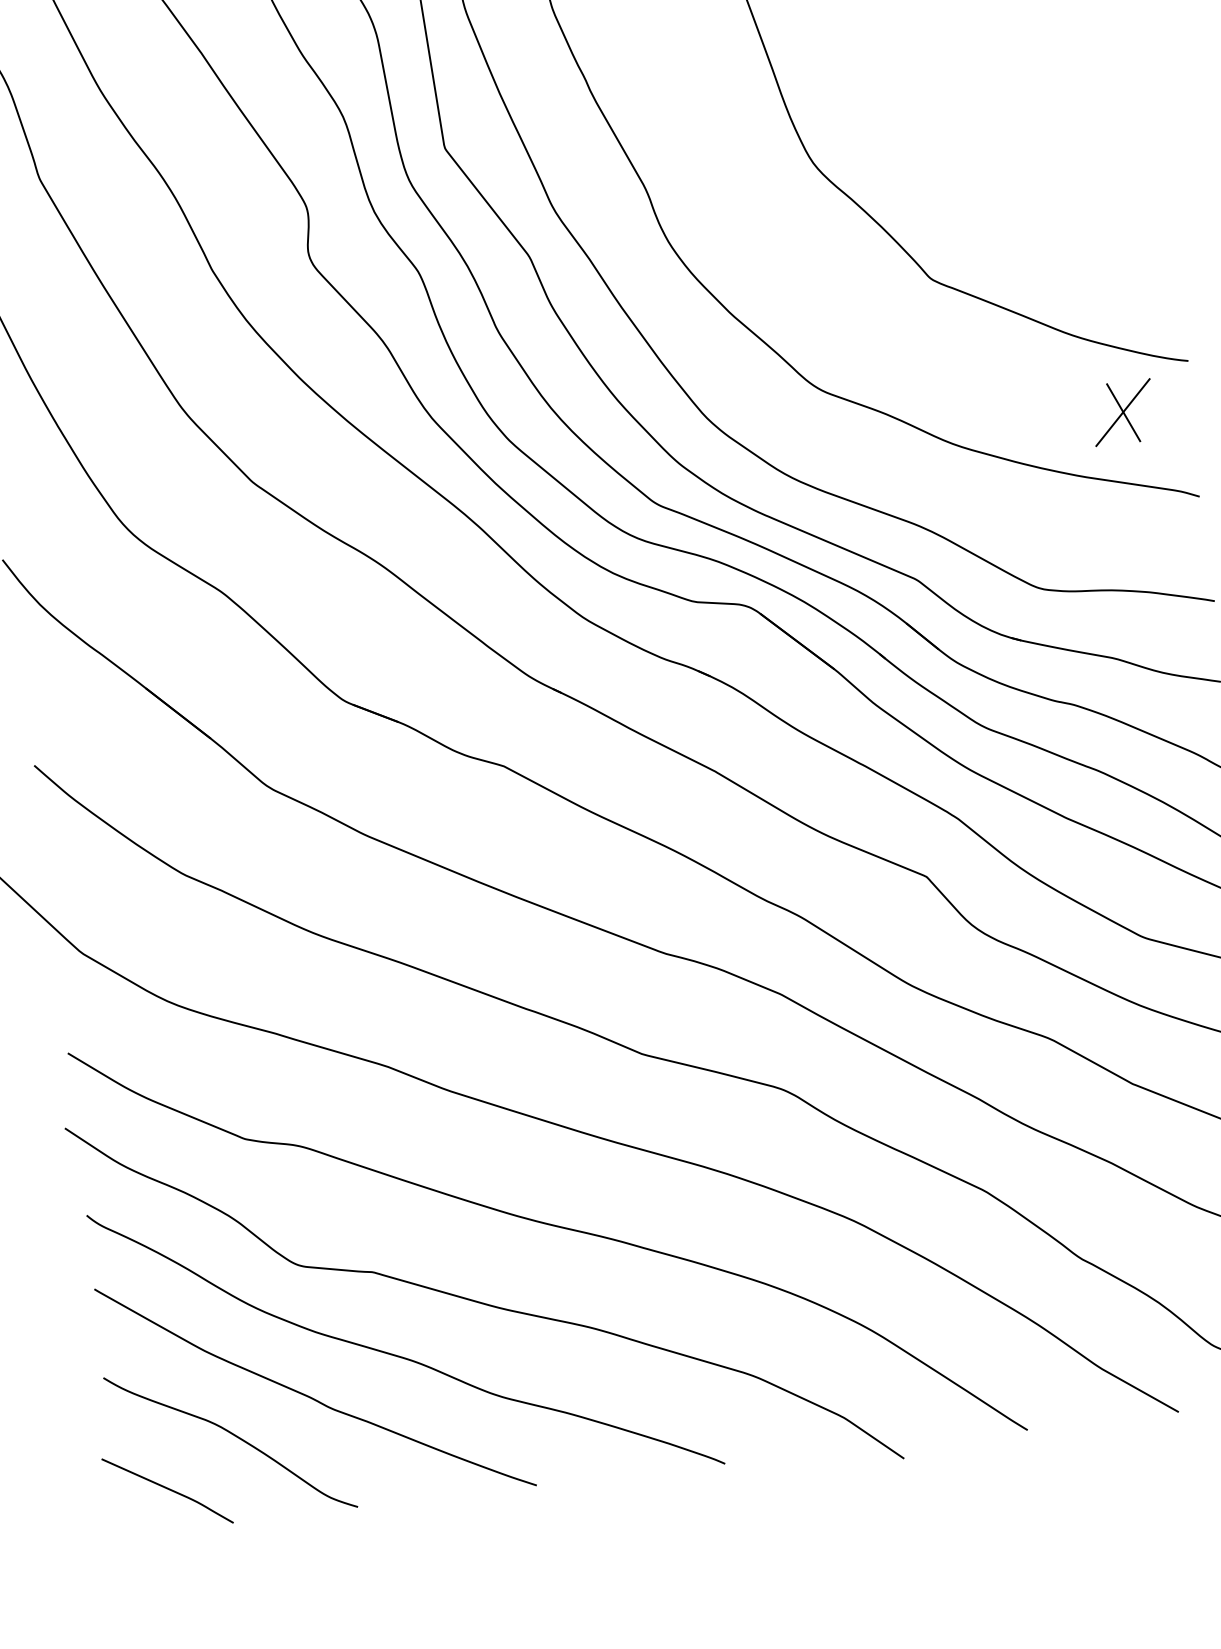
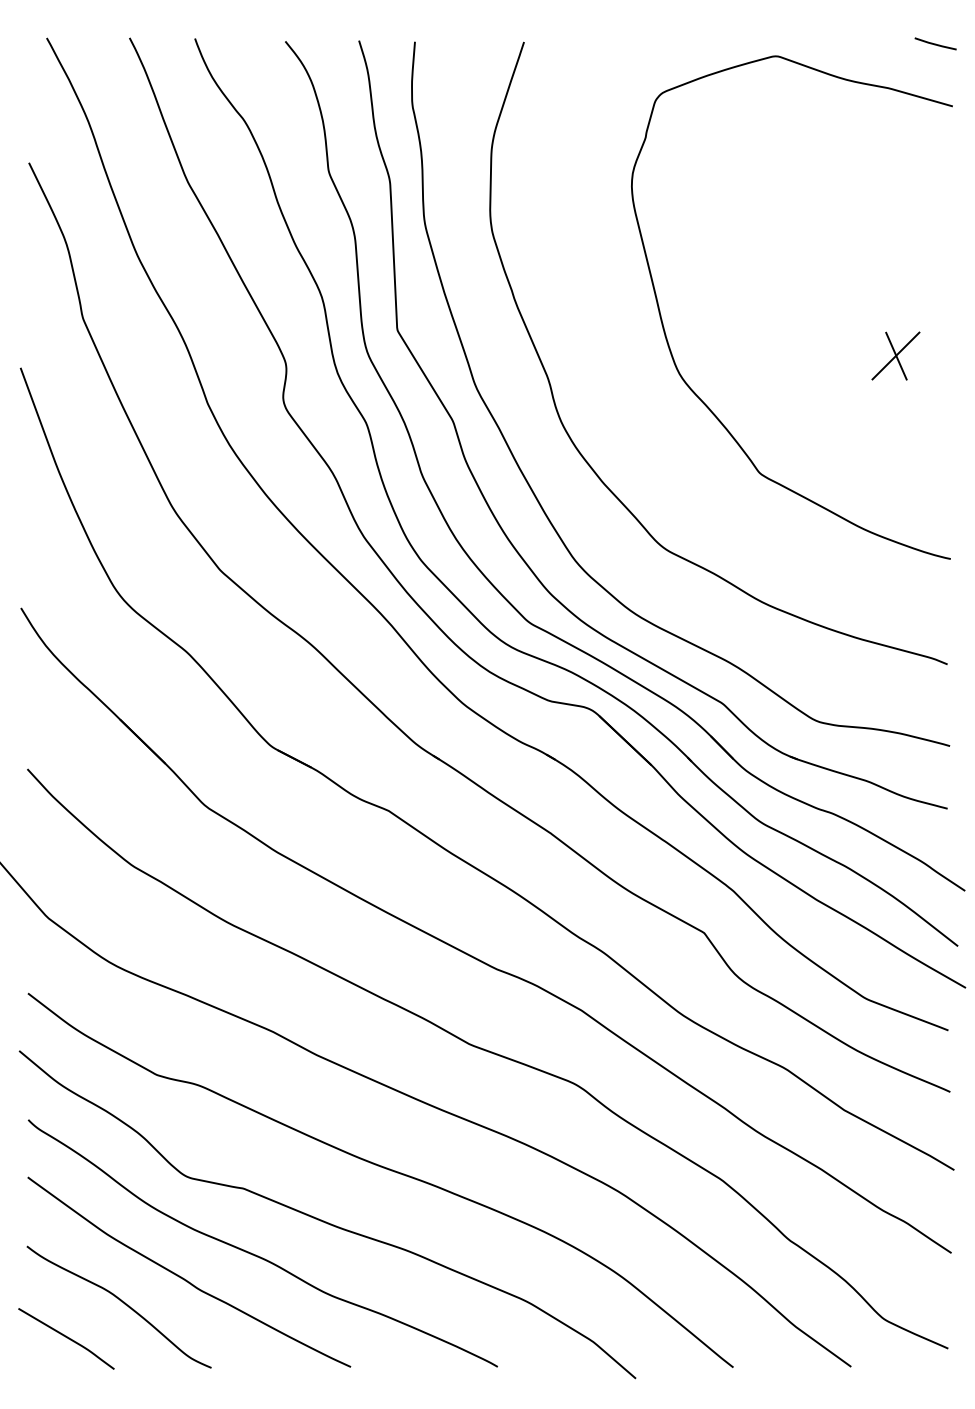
part: (1122, 411) -> (895, 355), moved

